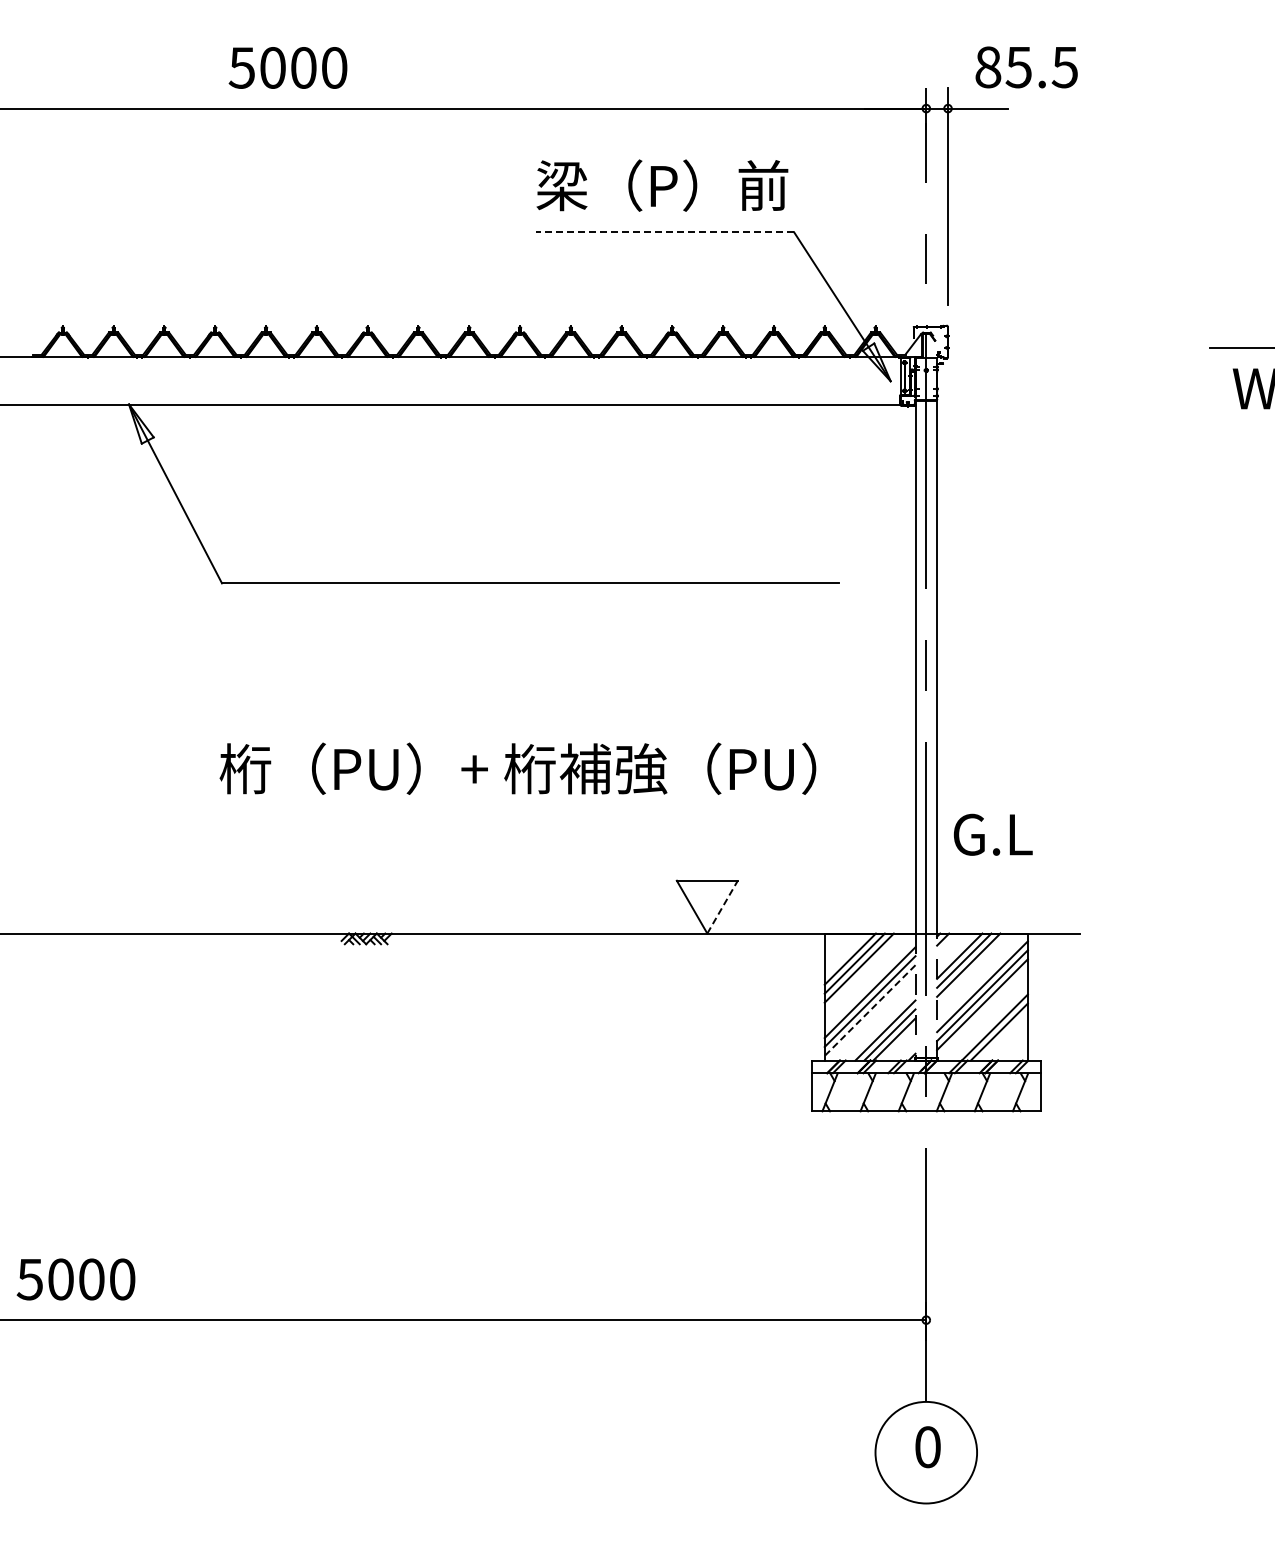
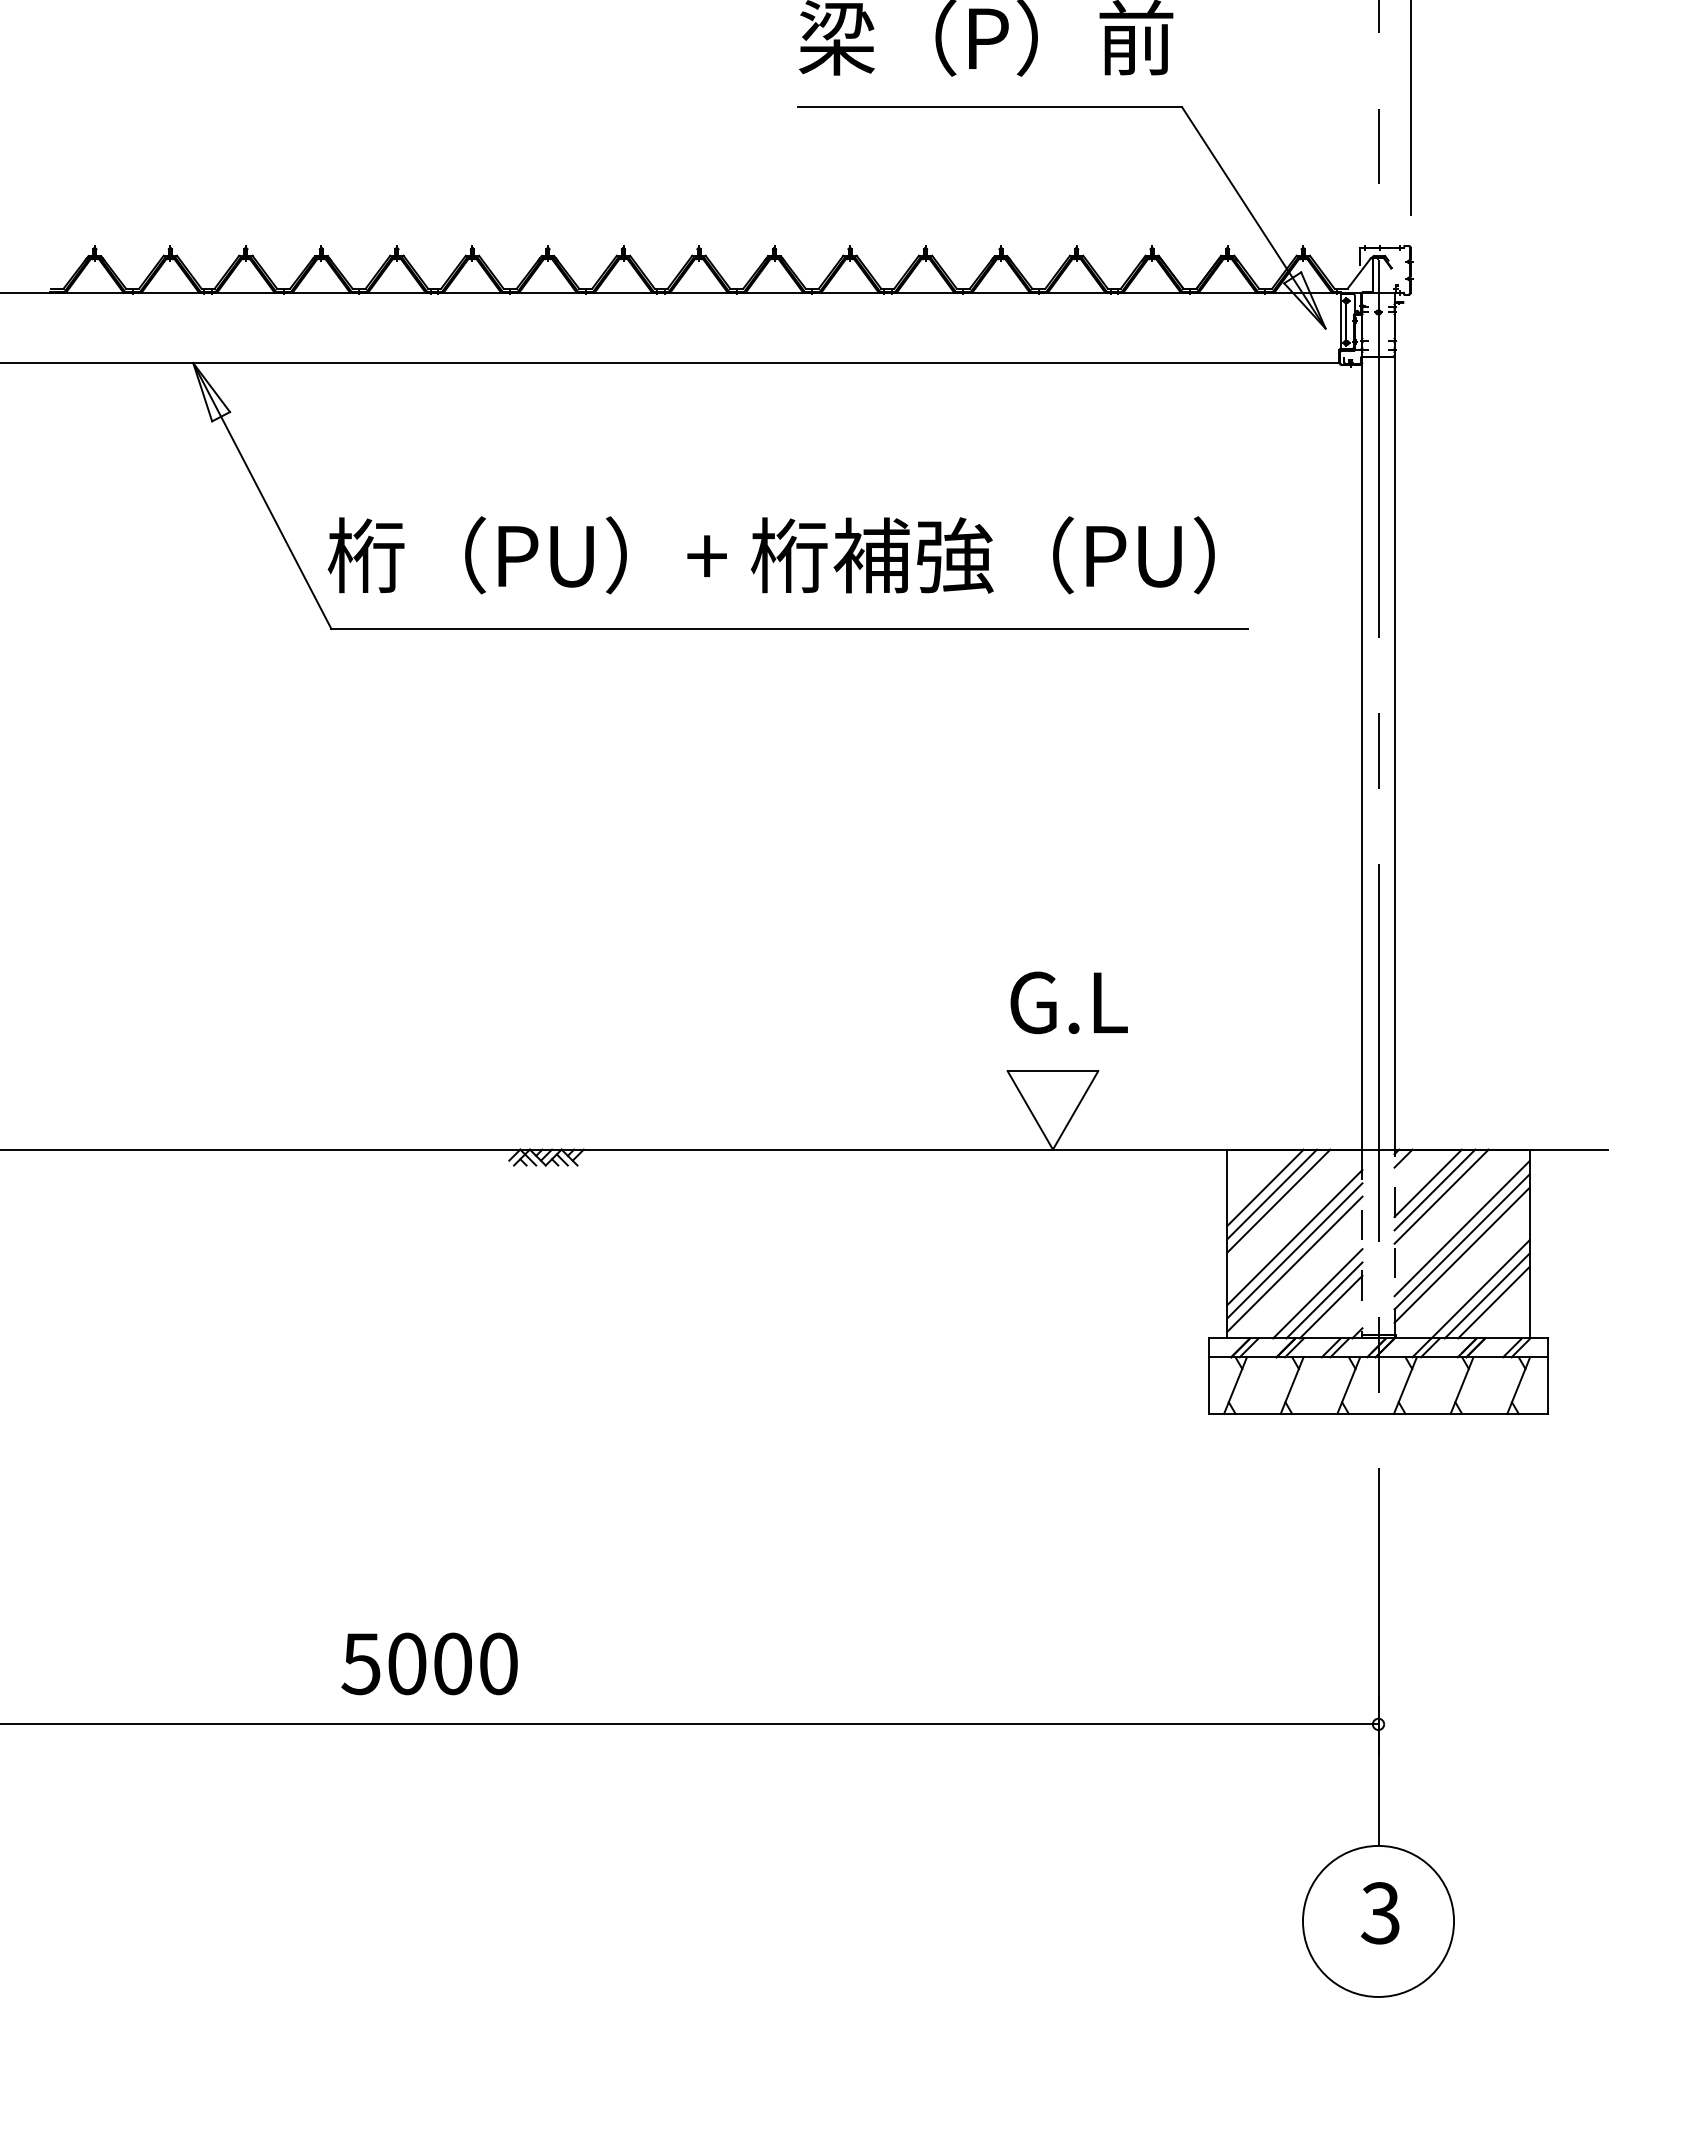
line: (664, 232) -> (989, 107), dashed -> solid
text: (517, 768) -> (770, 554), moved
text: (993, 834) -> (1069, 1002), moved
line: (722, 906) -> (1075, 1109), dashed -> solid
line: (869, 1010) -> (1294, 1264), dashed -> solid
line: (1003, 1036) -> (1493, 1302), added
text: (75, 1279) -> (428, 1663), moved
text: (927, 1447) -> (1380, 1913), 0 -> 3

